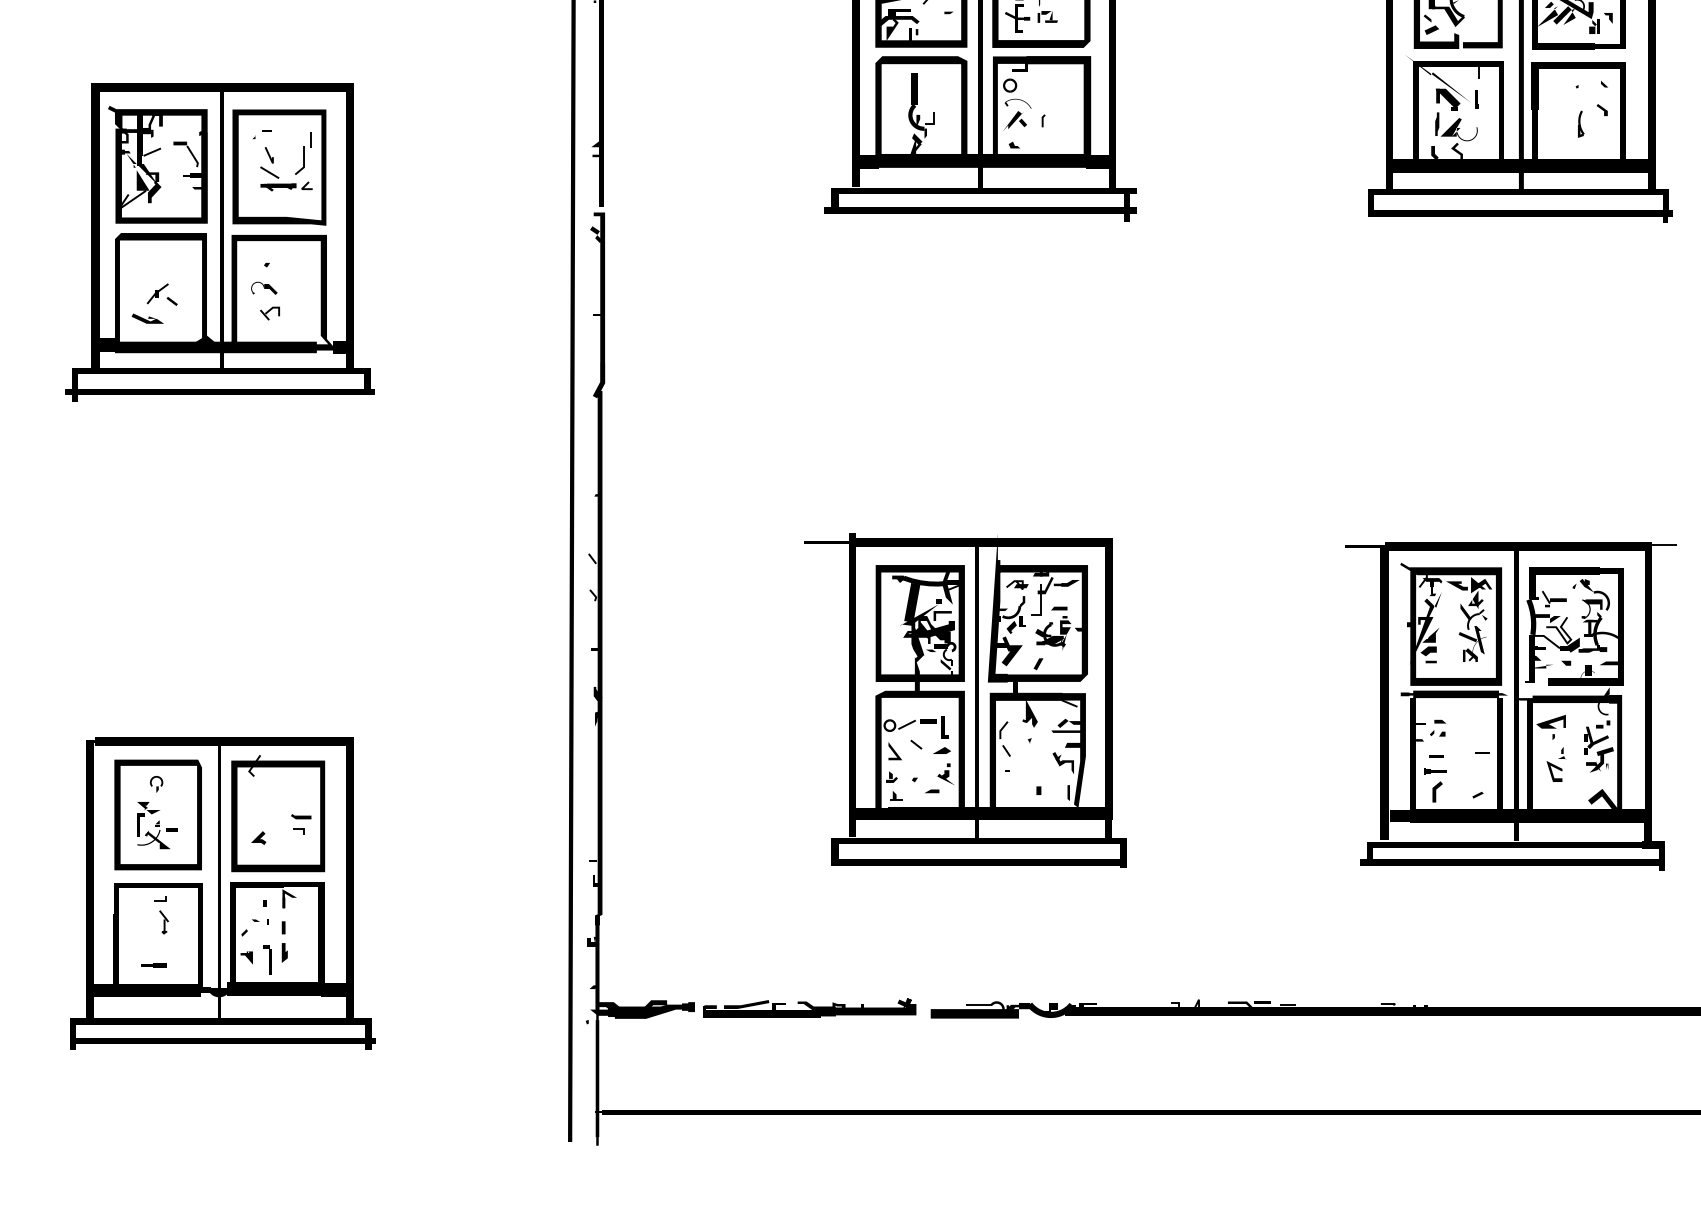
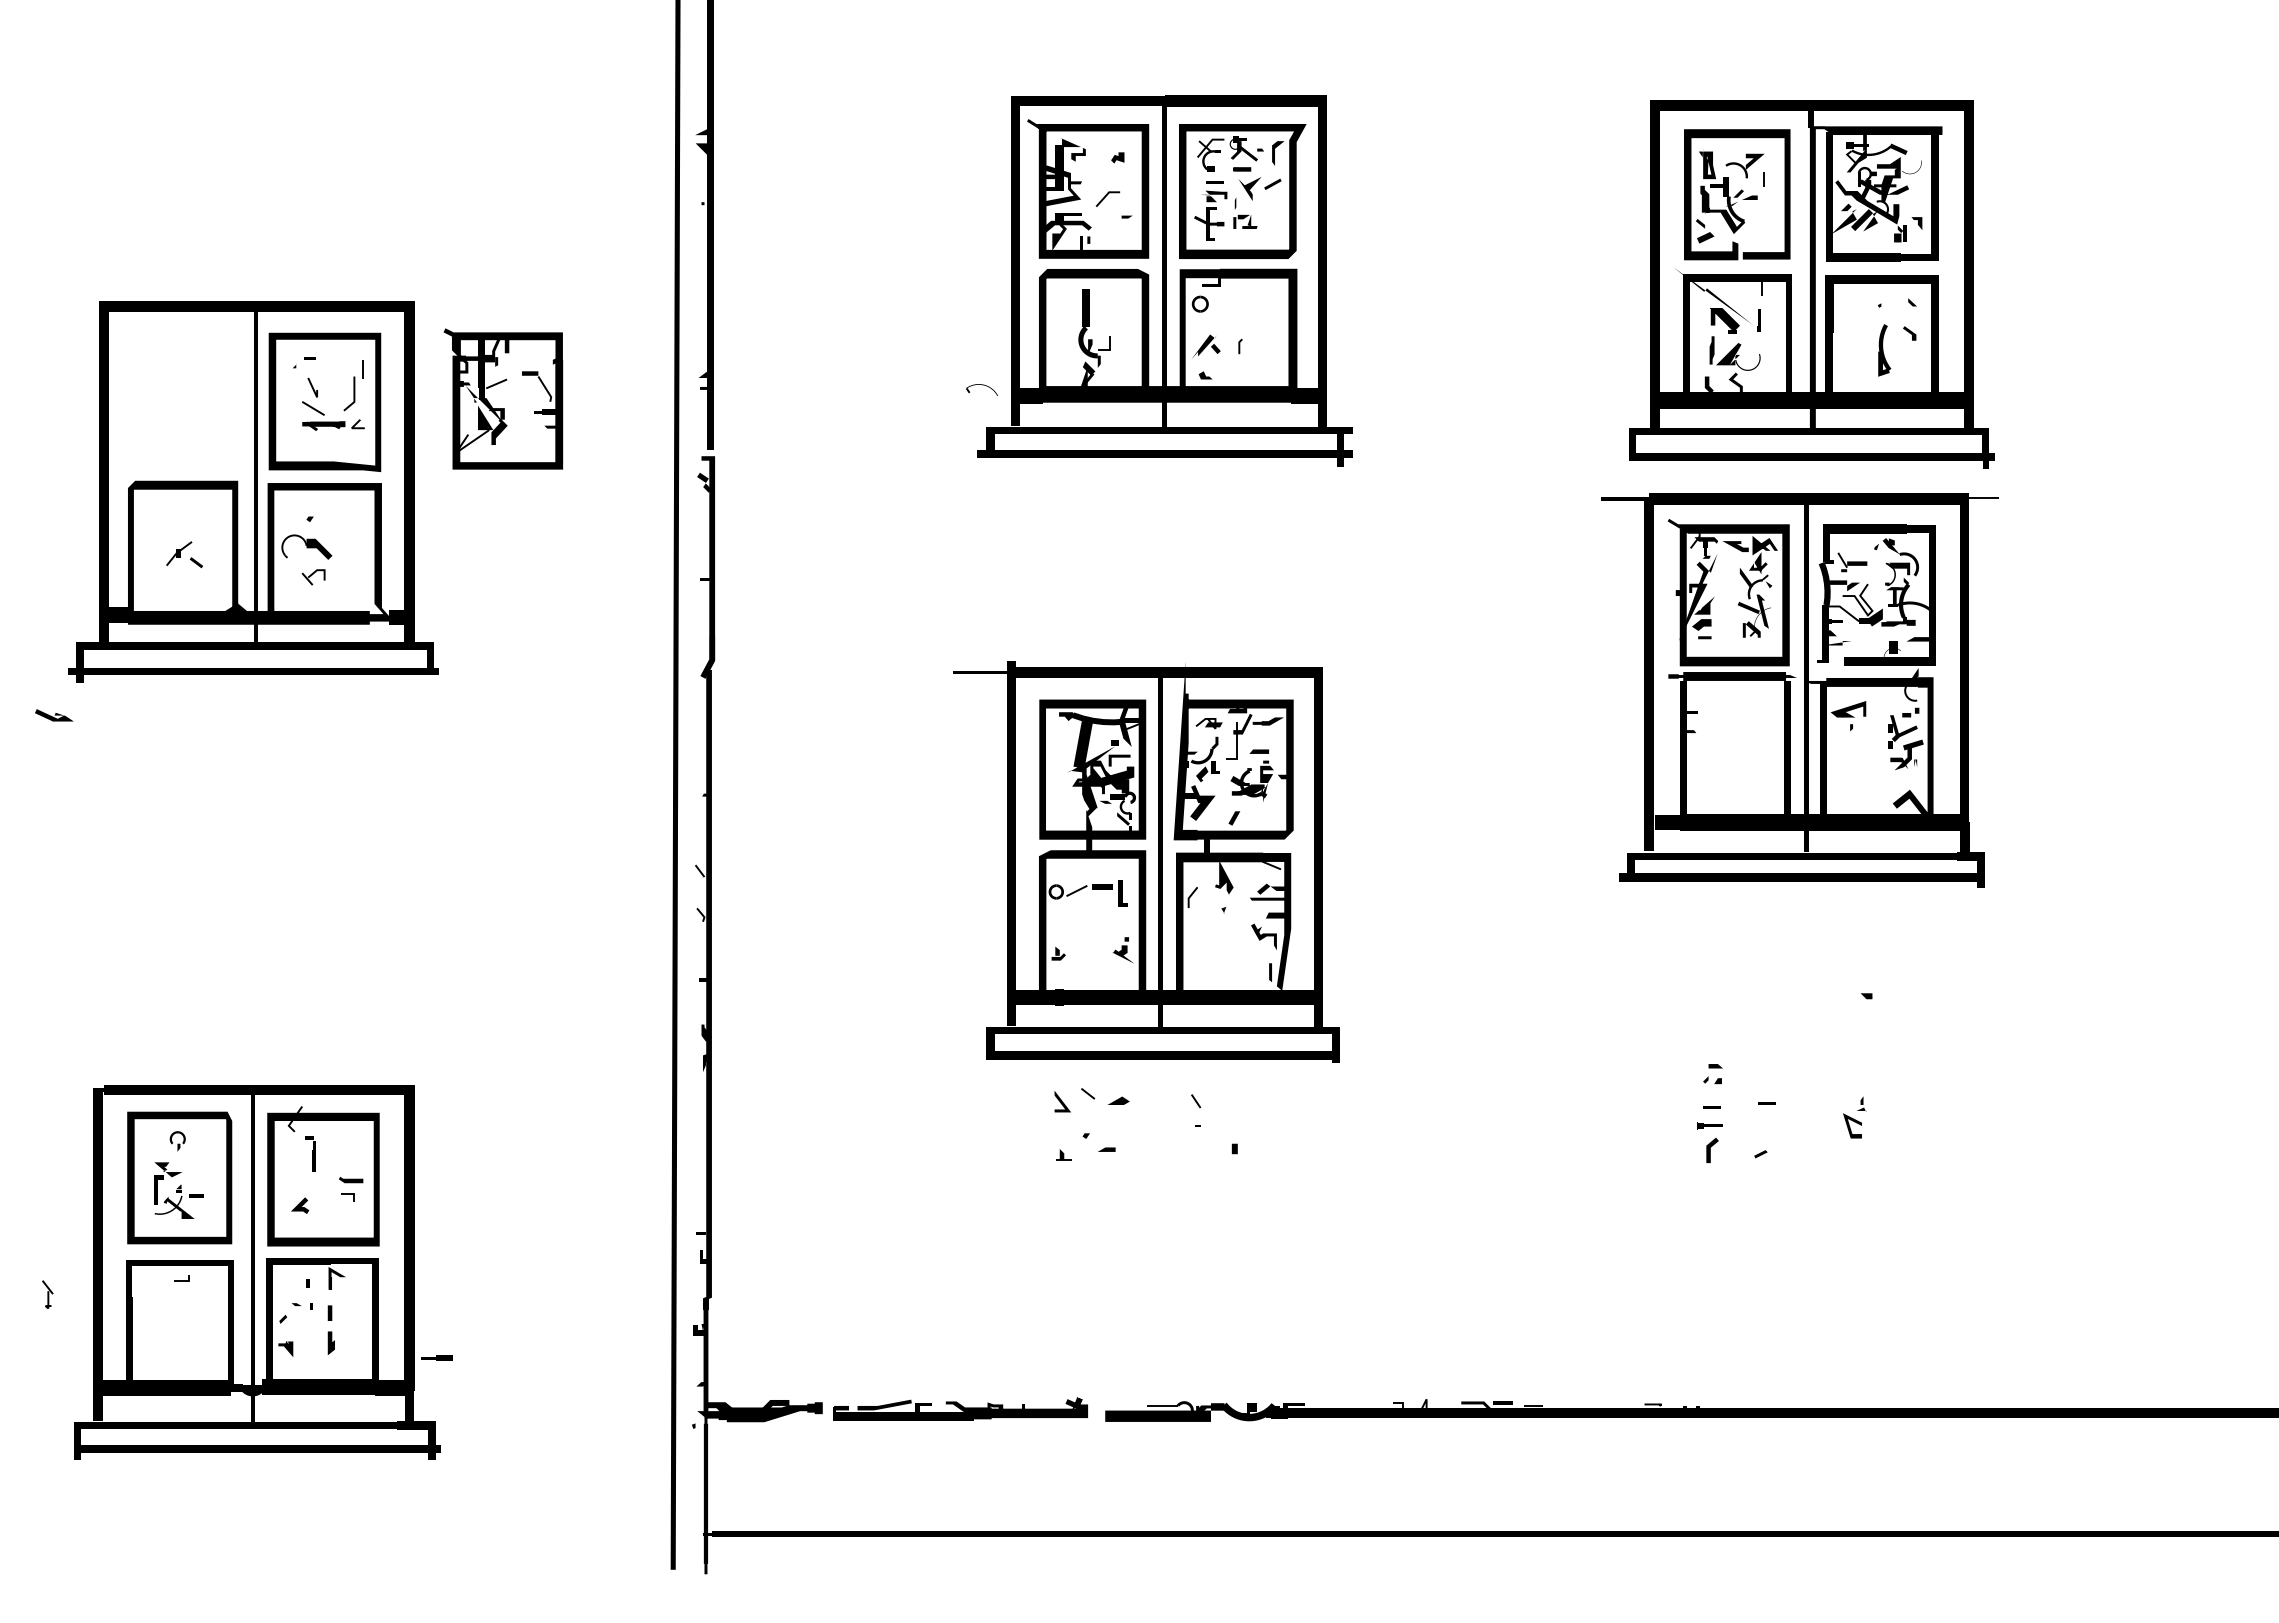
part: (1017, 103) -> (981, 389), moved
part: (1581, 124) -> (1884, 350), size x1.6
part: (158, 164) -> (503, 398), moved
part: (264, 287) -> (306, 546), size x1.6
curve: (148, 318) -> (54, 715), moved
part: (965, 700) -> (1146, 861), moved
part: (1510, 706) -> (1799, 690), moved
part: (163, 922) -> (47, 1294), moved
part: (267, 959) -> (310, 1153), moved
line: (153, 964) -> (436, 1357), moved

